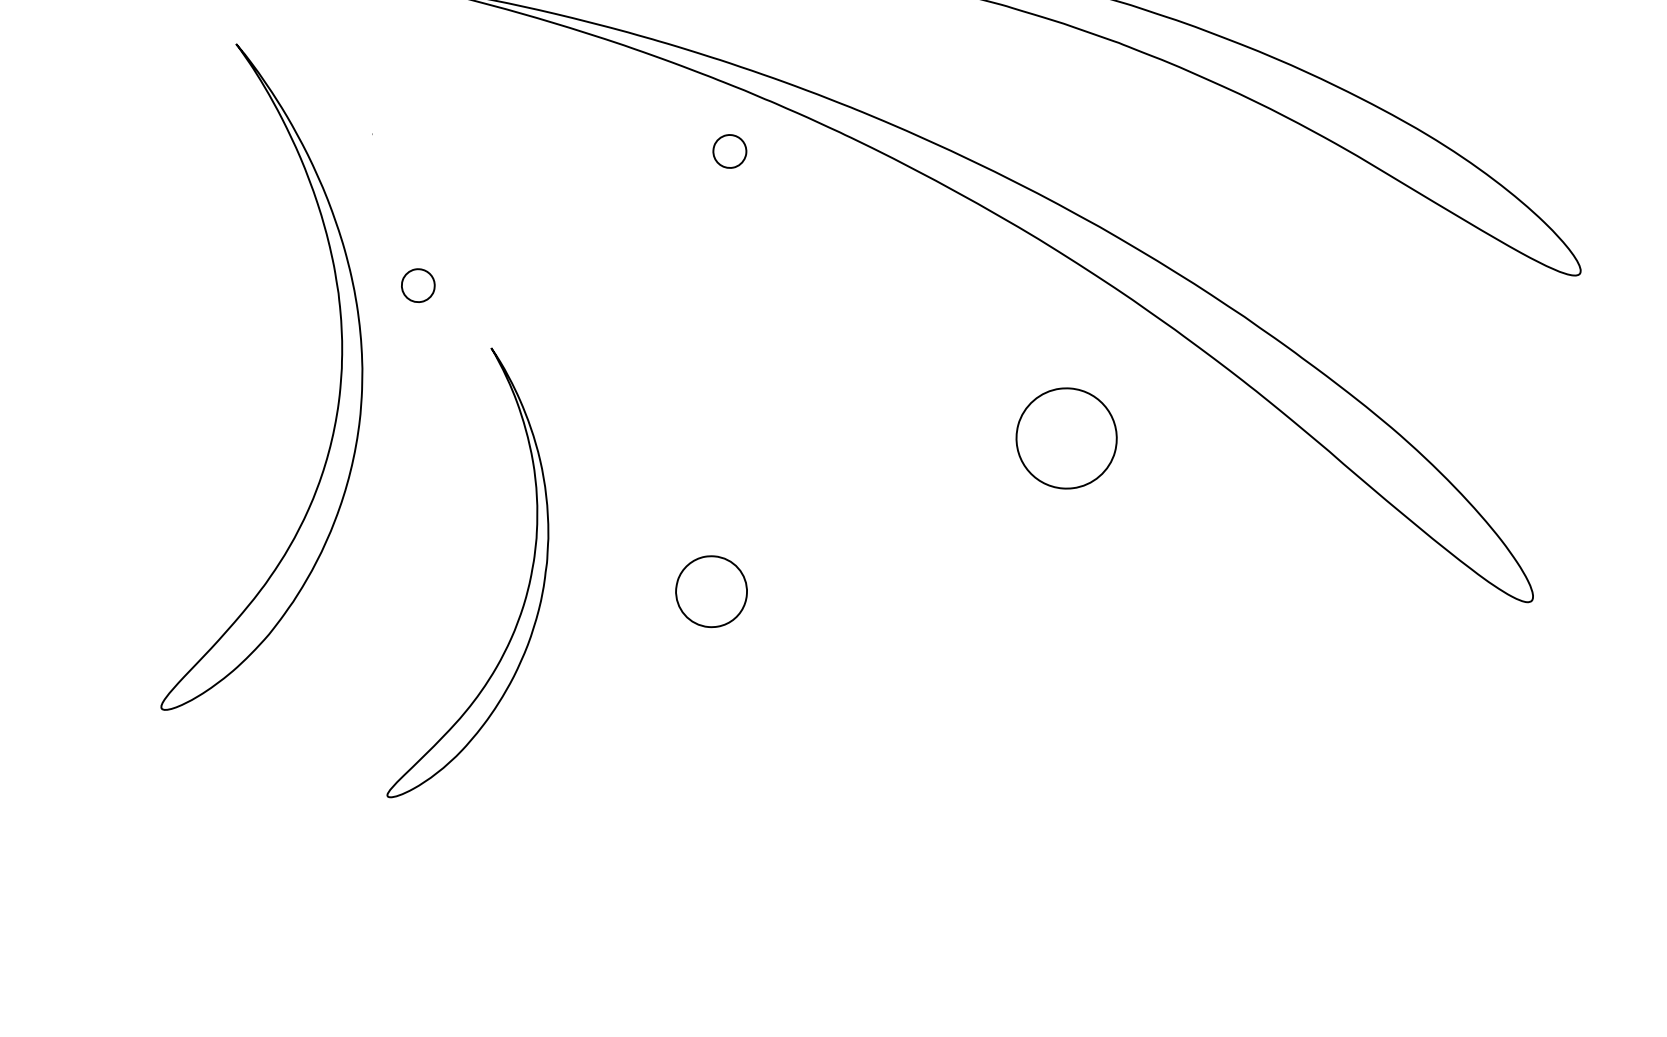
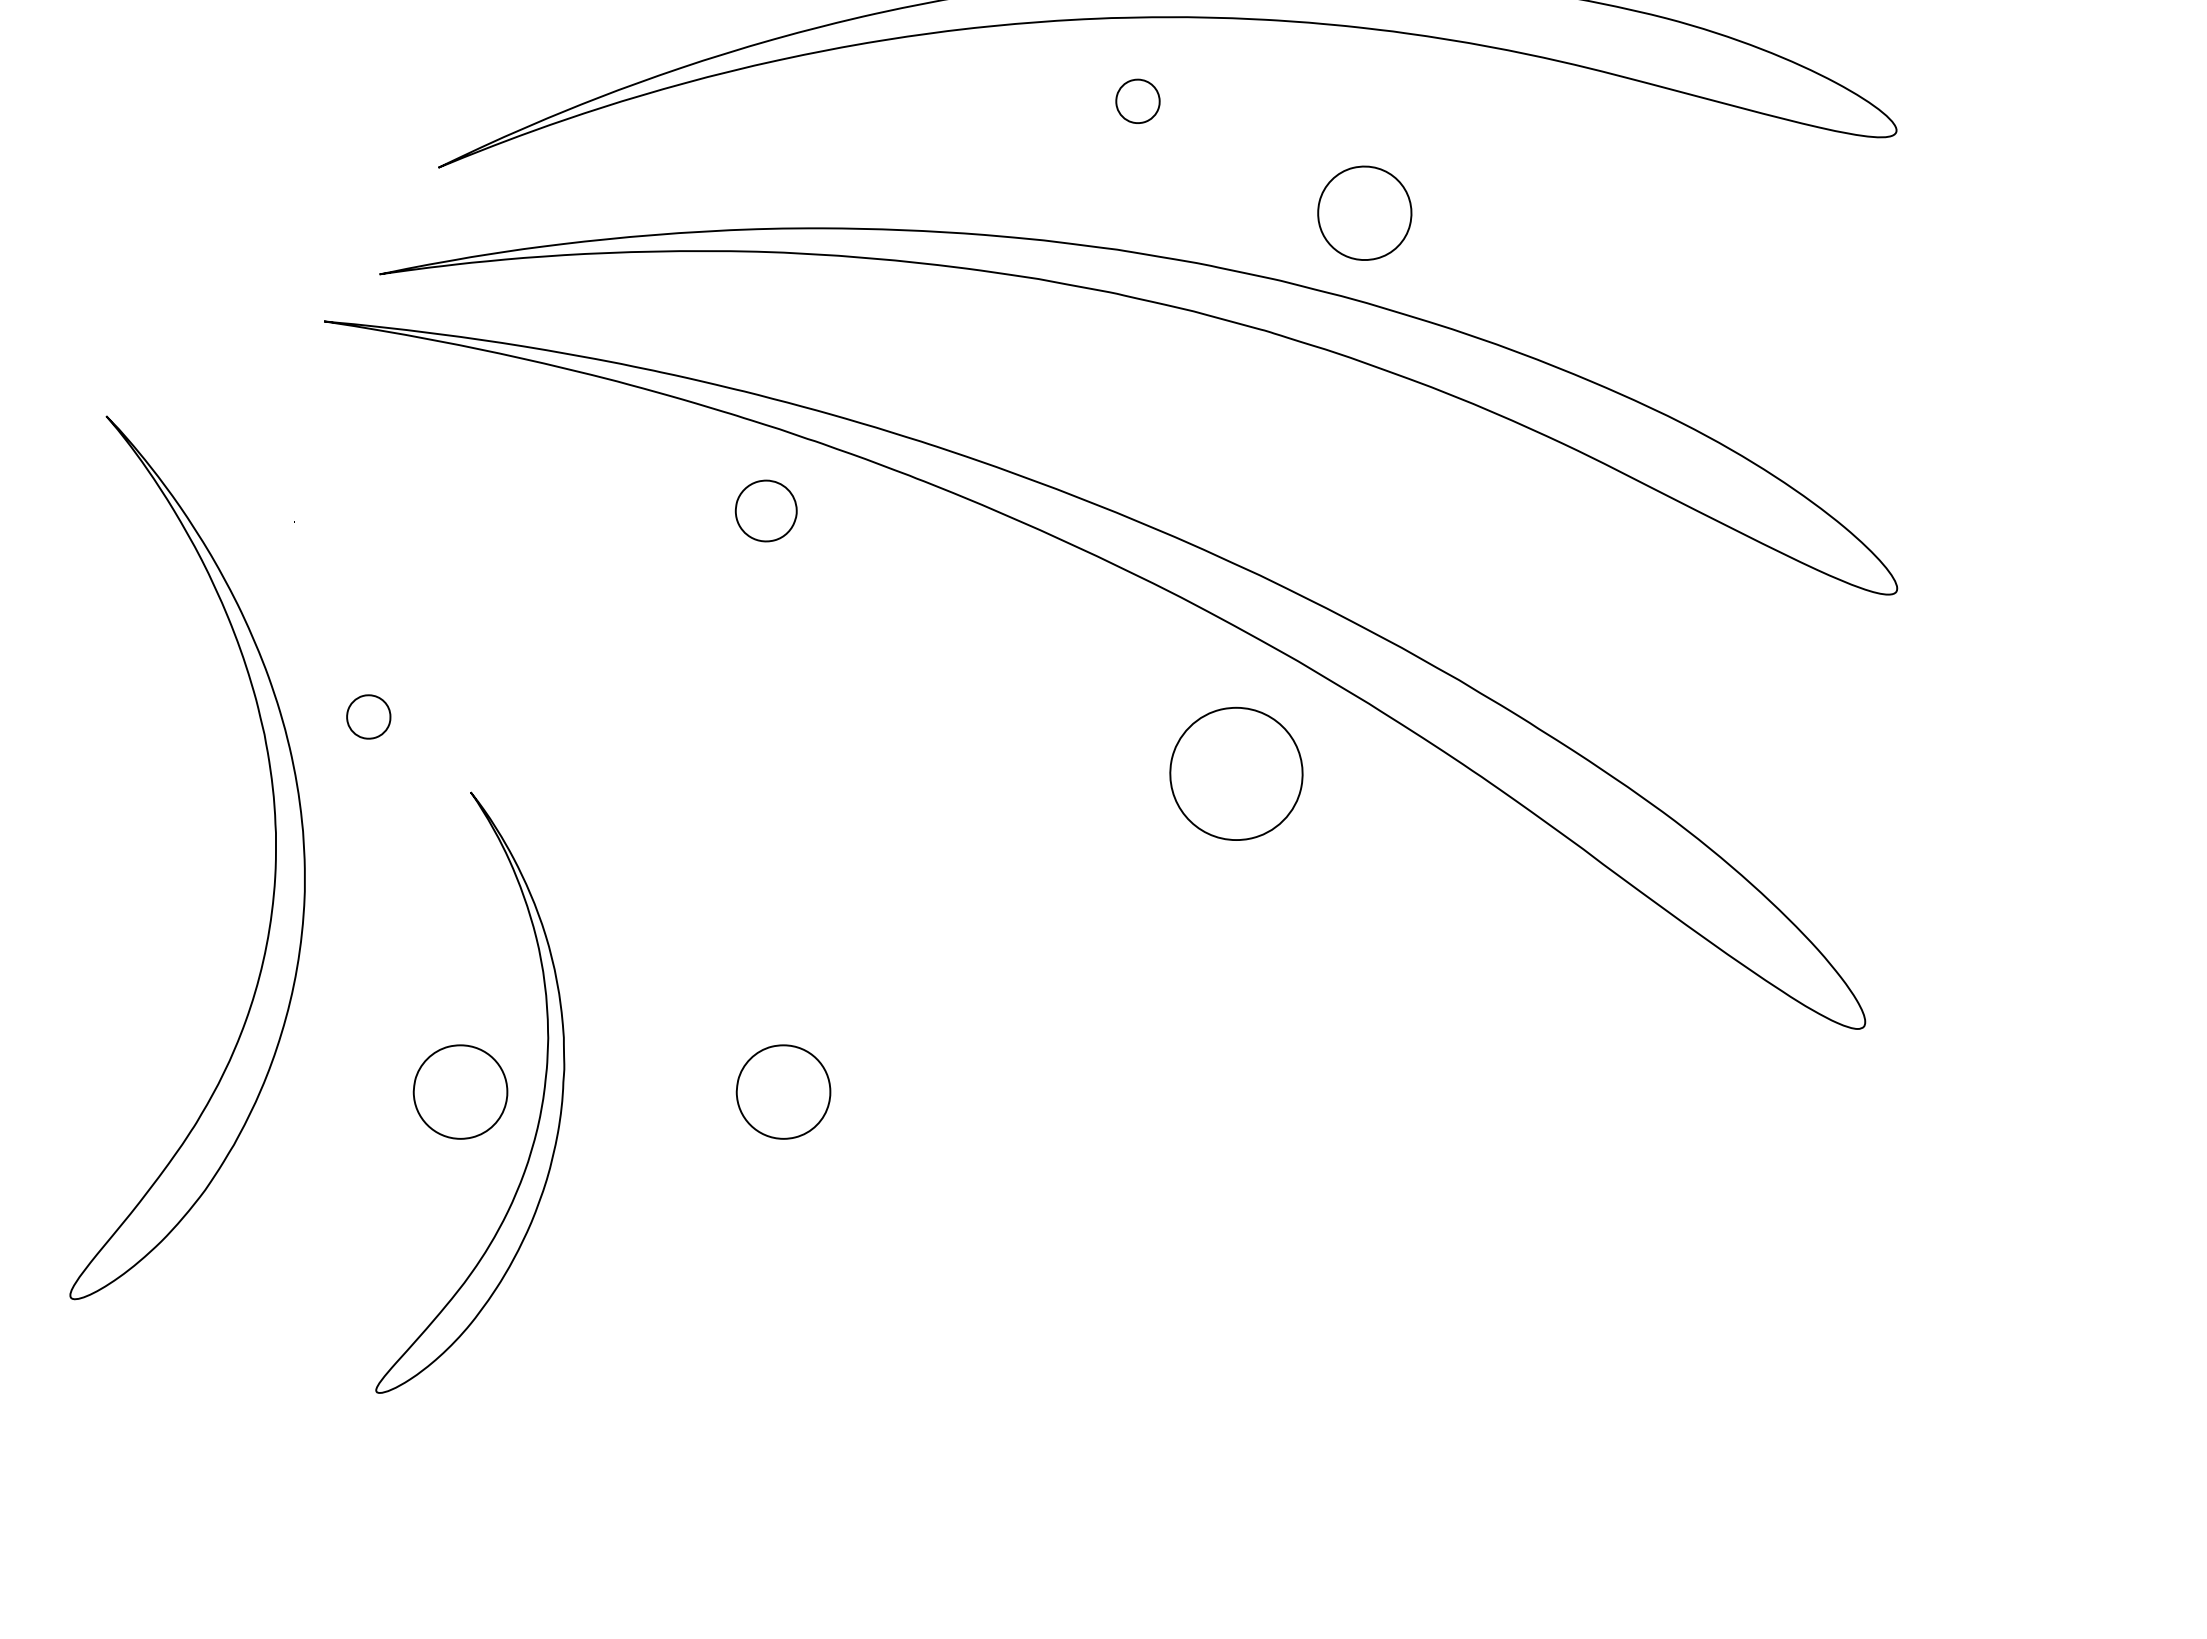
part: (729, 151) -> (765, 510), size x1.4
part: (1066, 438) -> (1236, 773), moved
part: (467, 573) -> (460, 1091), added

